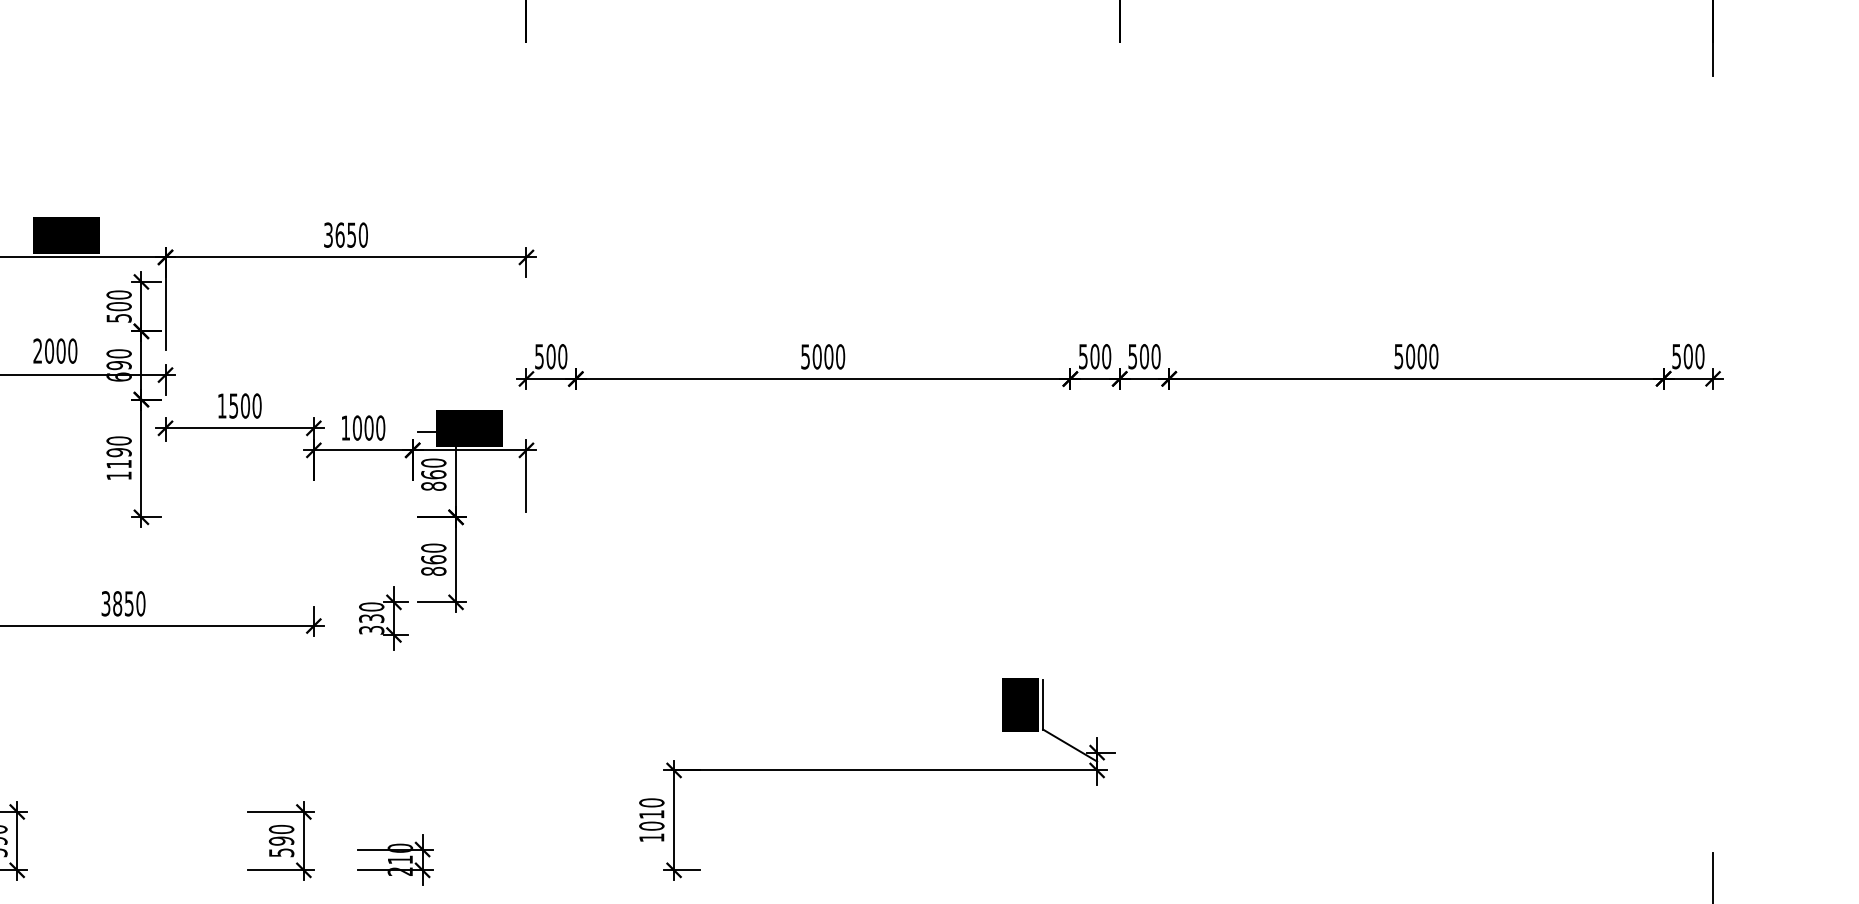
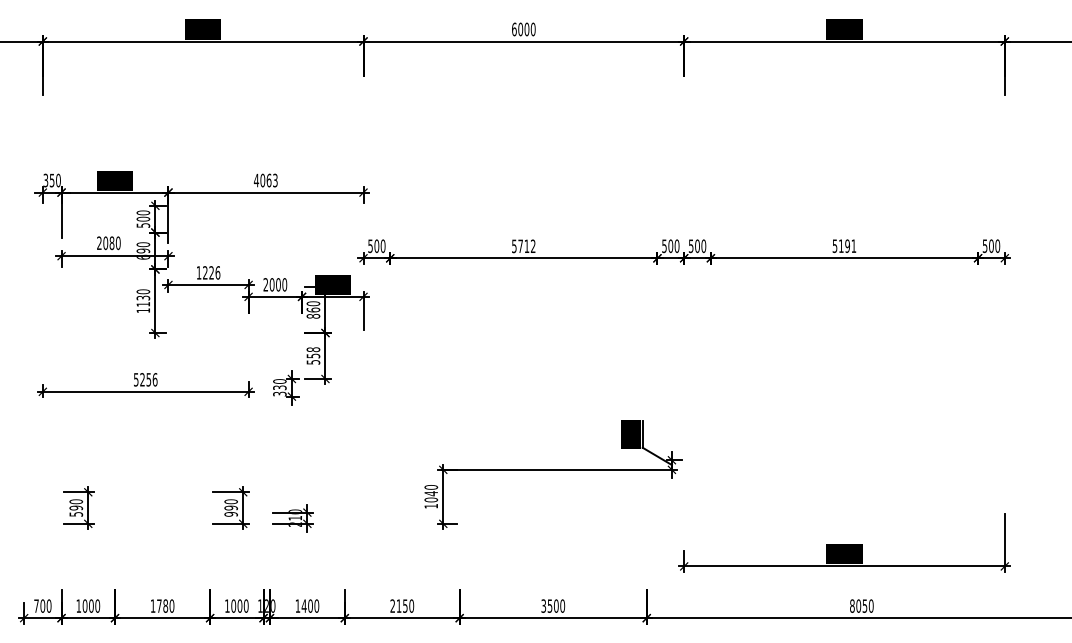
text: (345, 235) -> (265, 180), 3650 -> 4063
text: (60, 351) -> (111, 243), 2000 -> 2080
text: (1421, 355) -> (847, 245), 5000 -> 5191
text: (828, 357) -> (526, 246), 5000 -> 5712
text: (245, 405) -> (211, 272), 1500 -> 1226
text: (345, 427) -> (265, 284), 1000 -> 2000
text: (117, 451) -> (142, 297), 1190 -> 1130
text: (433, 558) -> (313, 355), 860 -> 558
text: (123, 603) -> (145, 379), 3850 -> 5256
text: (650, 814) -> (430, 493), 1010 -> 1040
text: (280, 853) -> (230, 514), 590 -> 990

